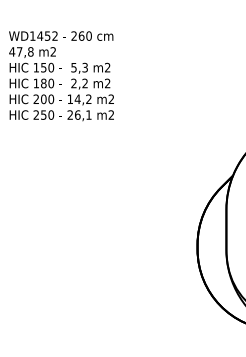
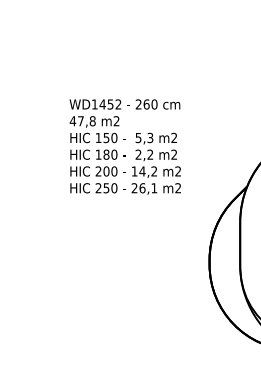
text: (60, 75) -> (124, 146), moved

